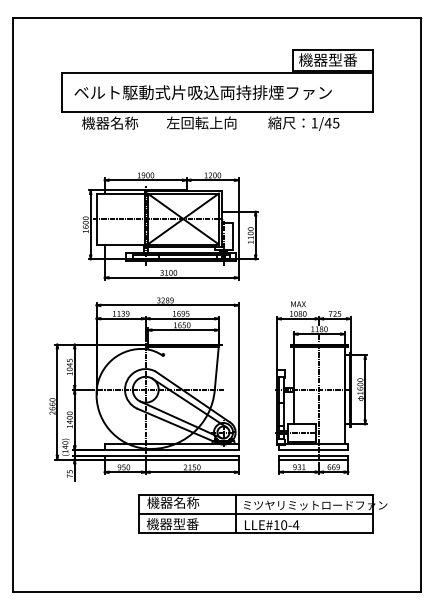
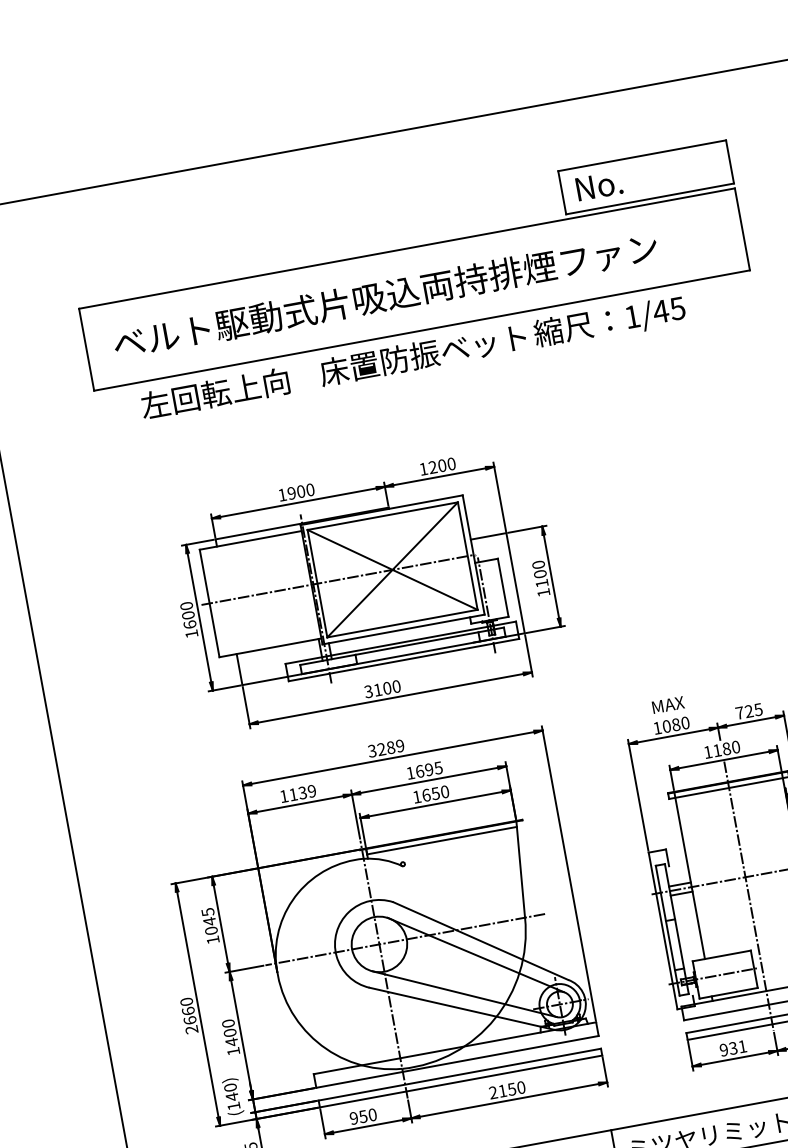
text: (327, 59) -> (634, 177), 機器型番 -> No.
text: (116, 122) -> (214, 392), 機器名称 -> 左回転上向
text: (214, 122) -> (420, 354), 左回転上向 -> 床置防振ベット

